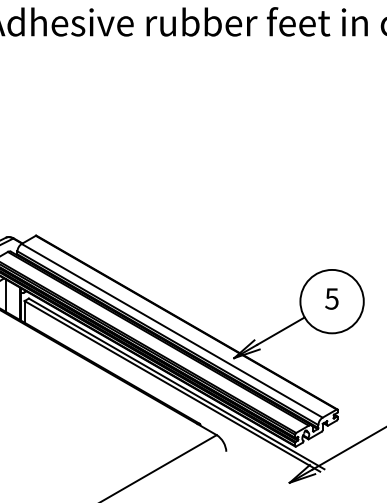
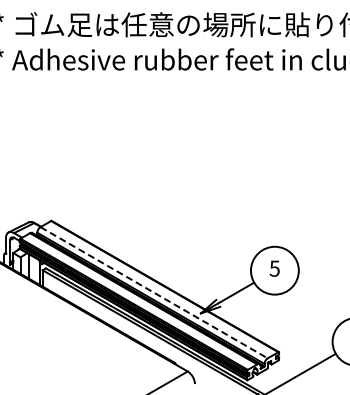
line: (172, 331) -> (154, 293), solid -> dashed

